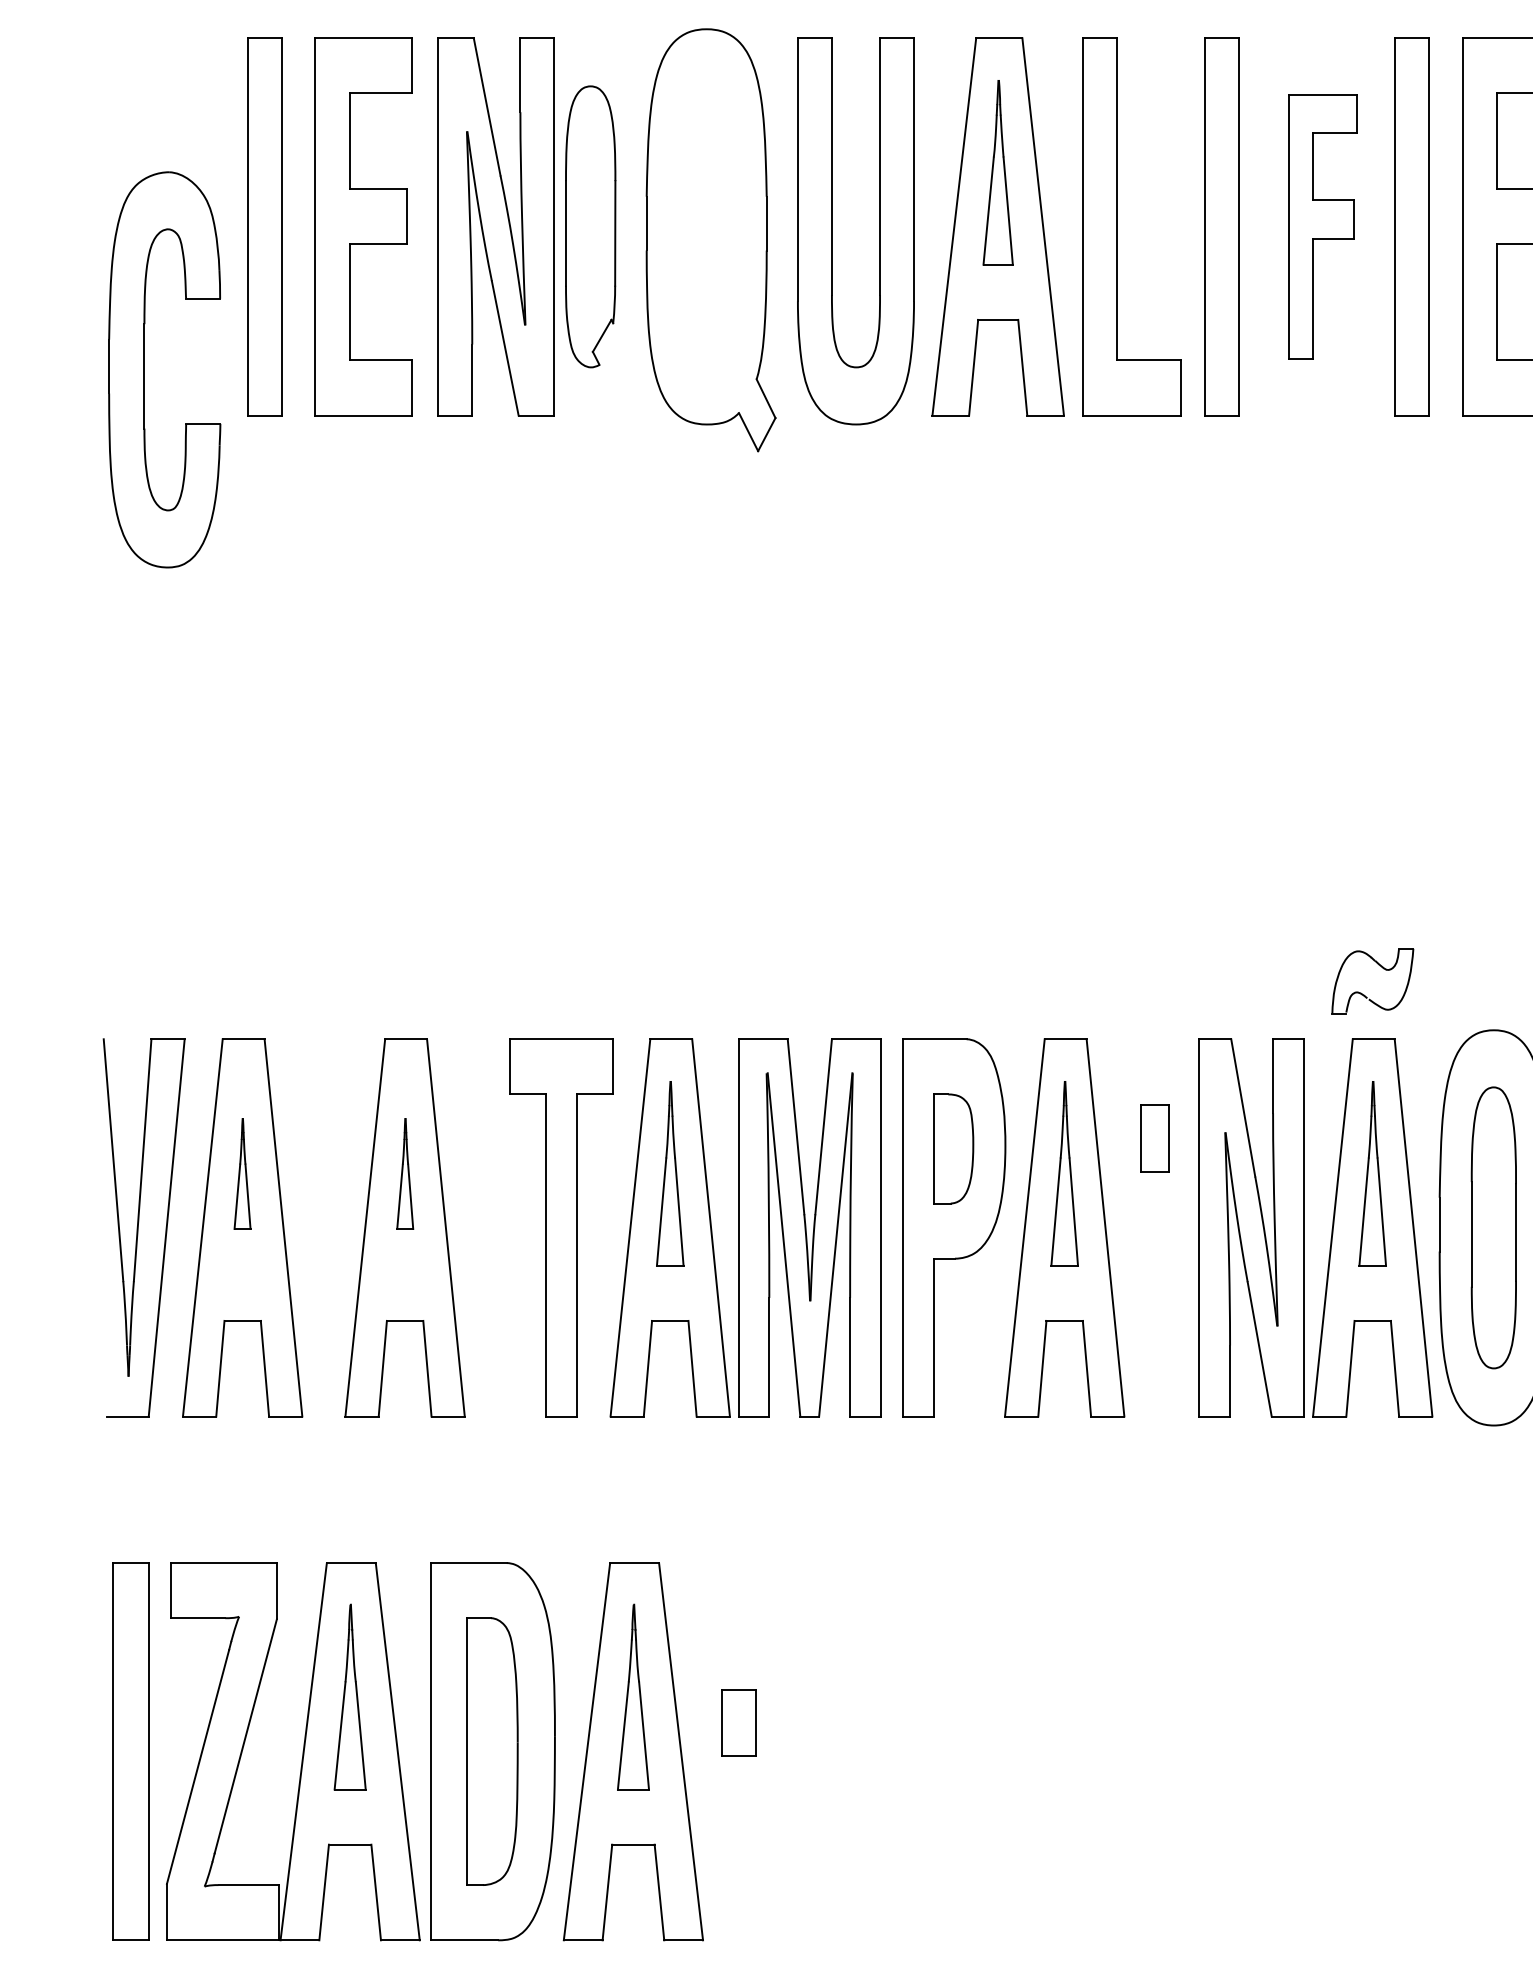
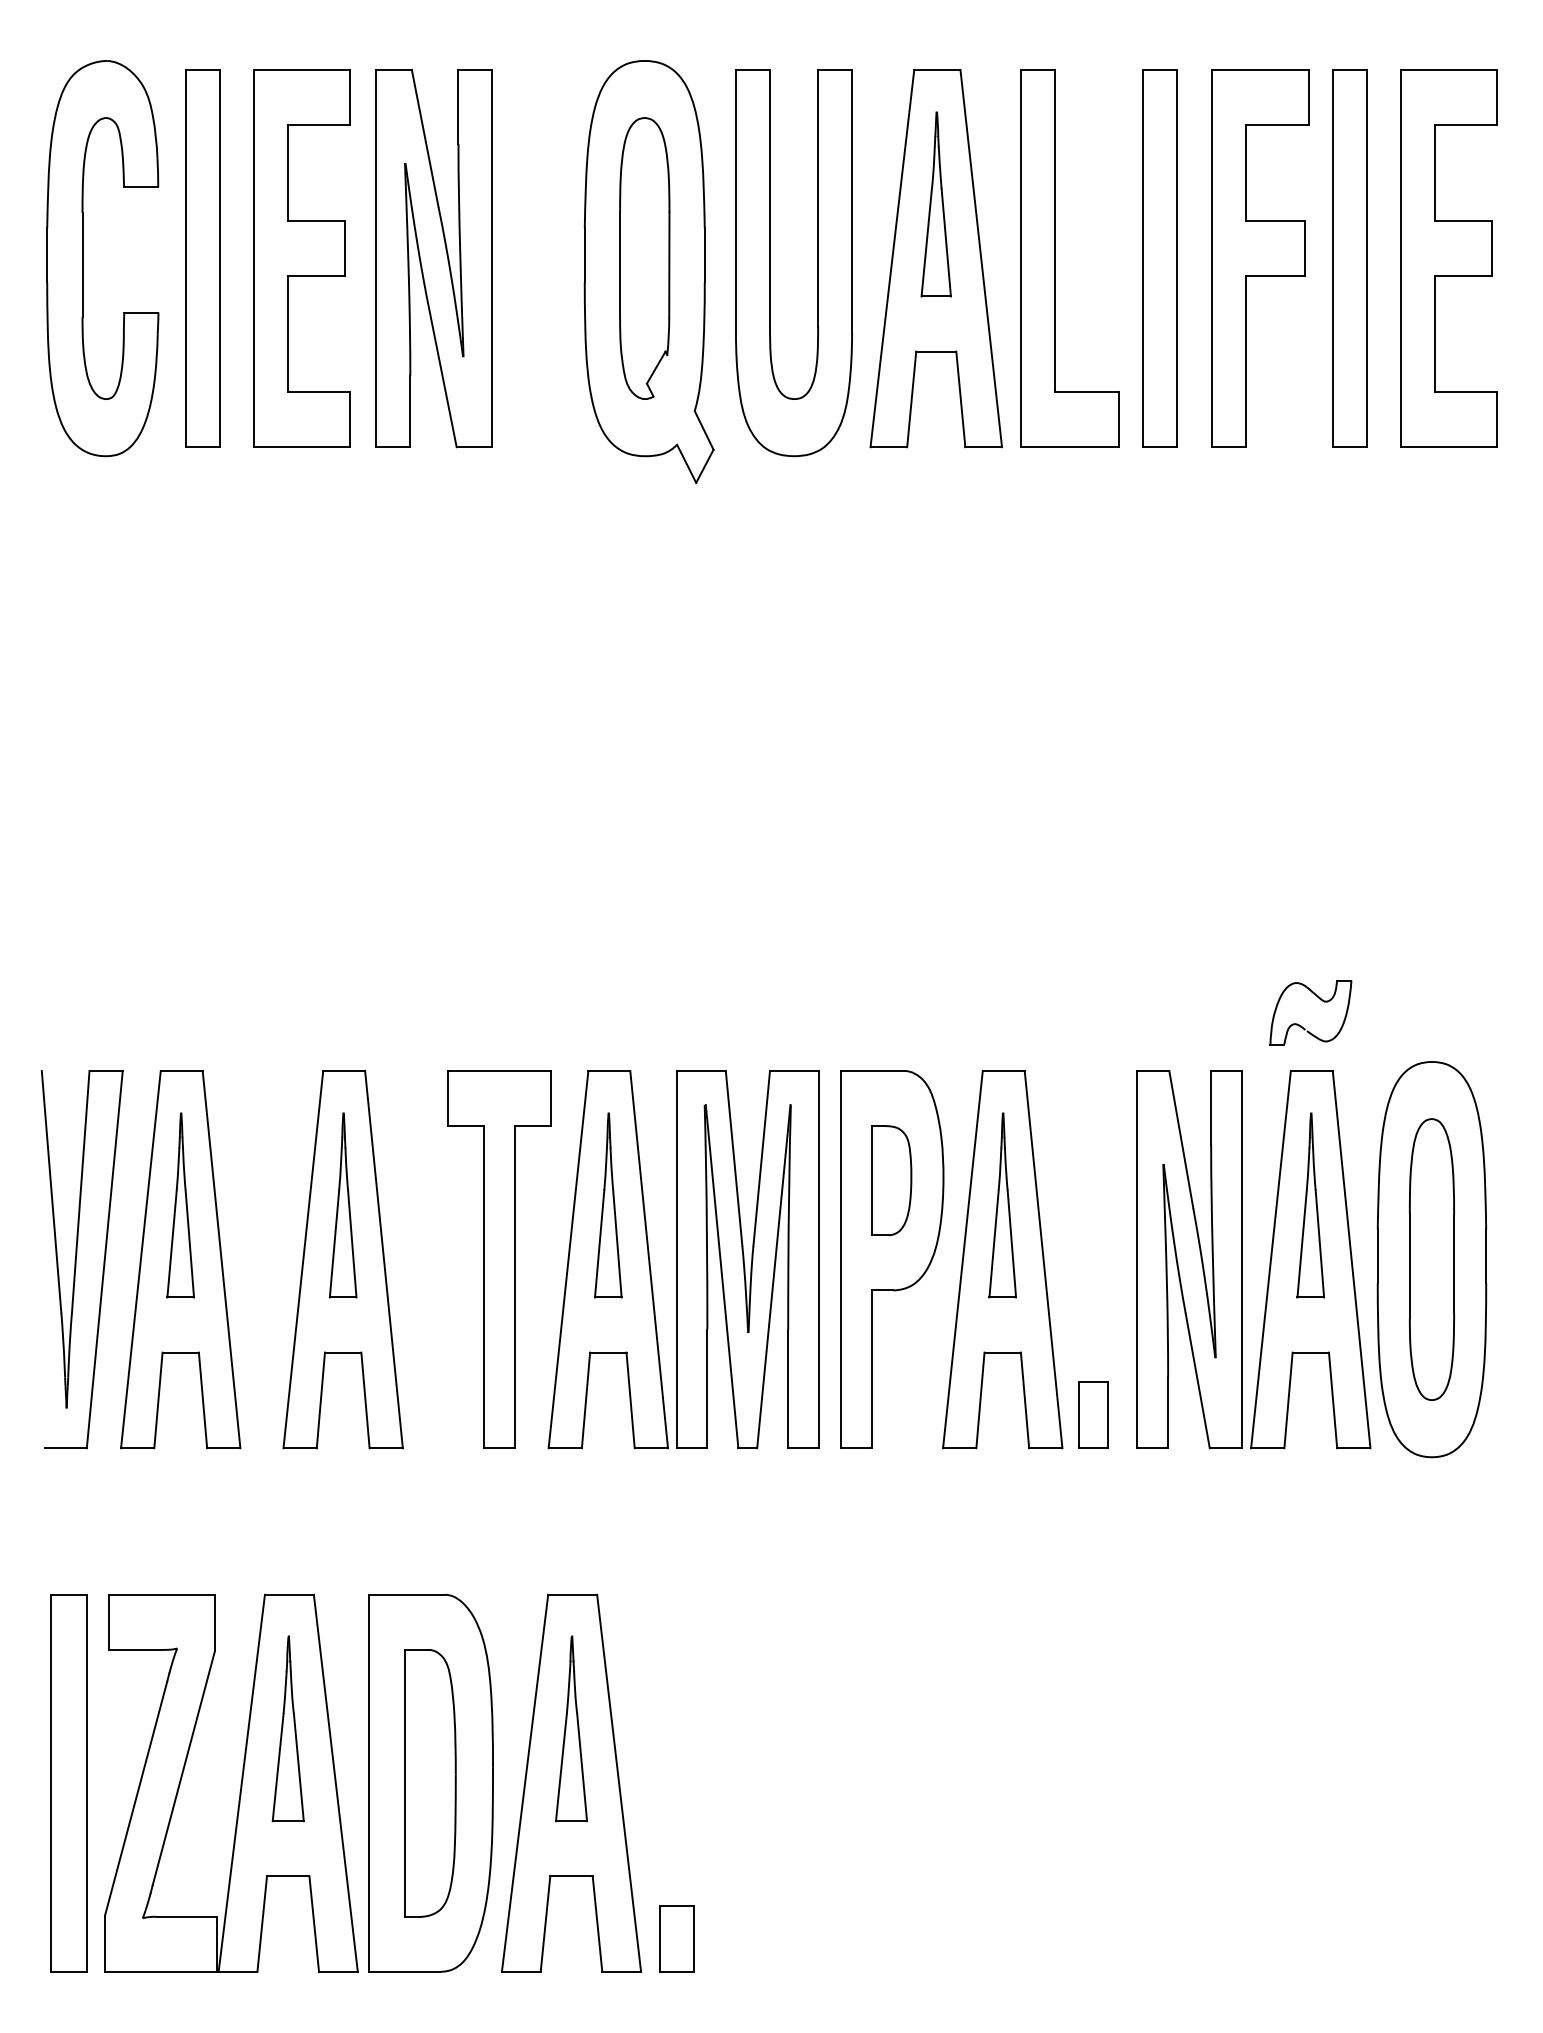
part: (590, 226) -> (644, 258), moved
part: (1322, 226) -> (1260, 258), size x1.43
part: (145, 369) -> (83, 258), moved
part: (1155, 1137) -> (1093, 1414), moved
part: (242, 1173) -> (180, 1205), size x1.67
part: (405, 1173) -> (343, 1205), size x1.67
part: (738, 1722) -> (676, 1938), moved

